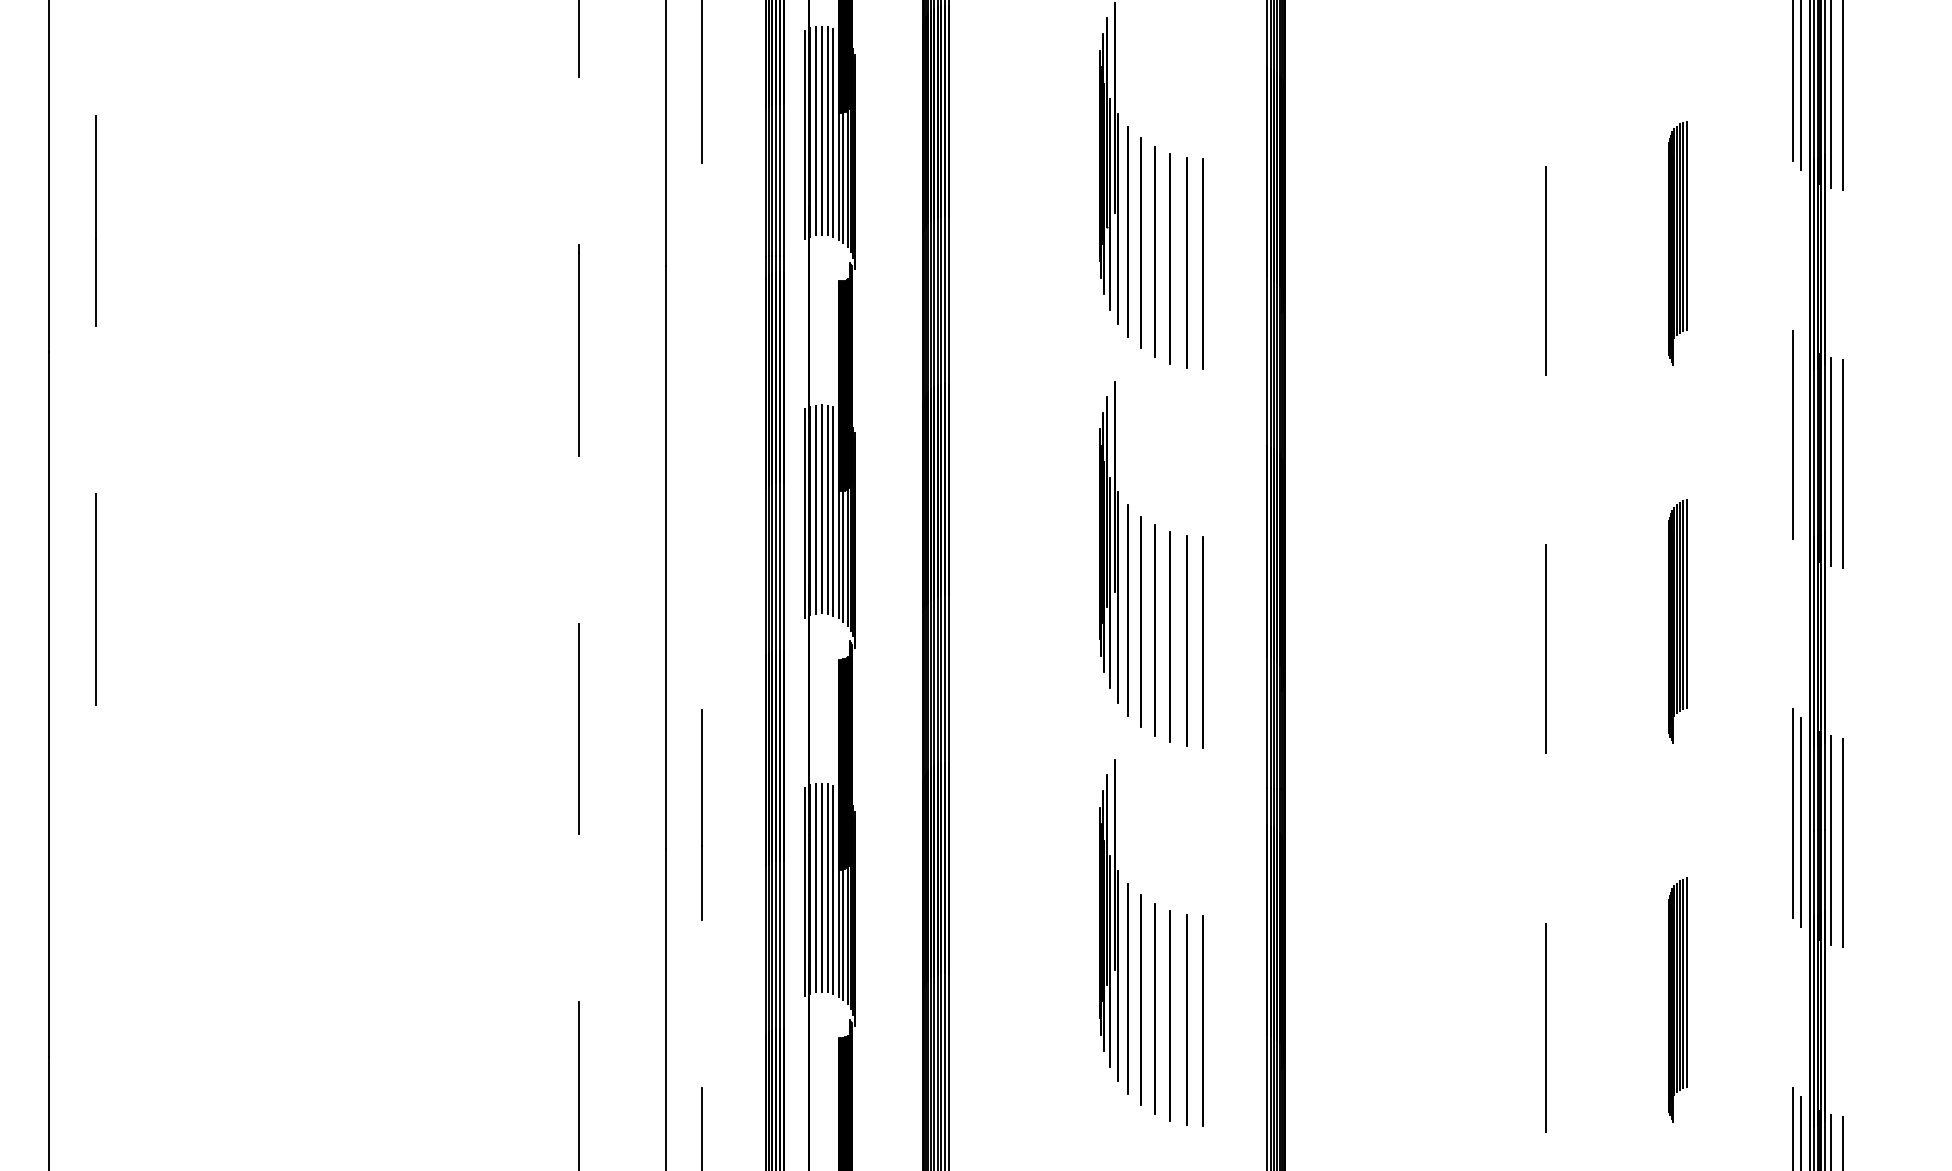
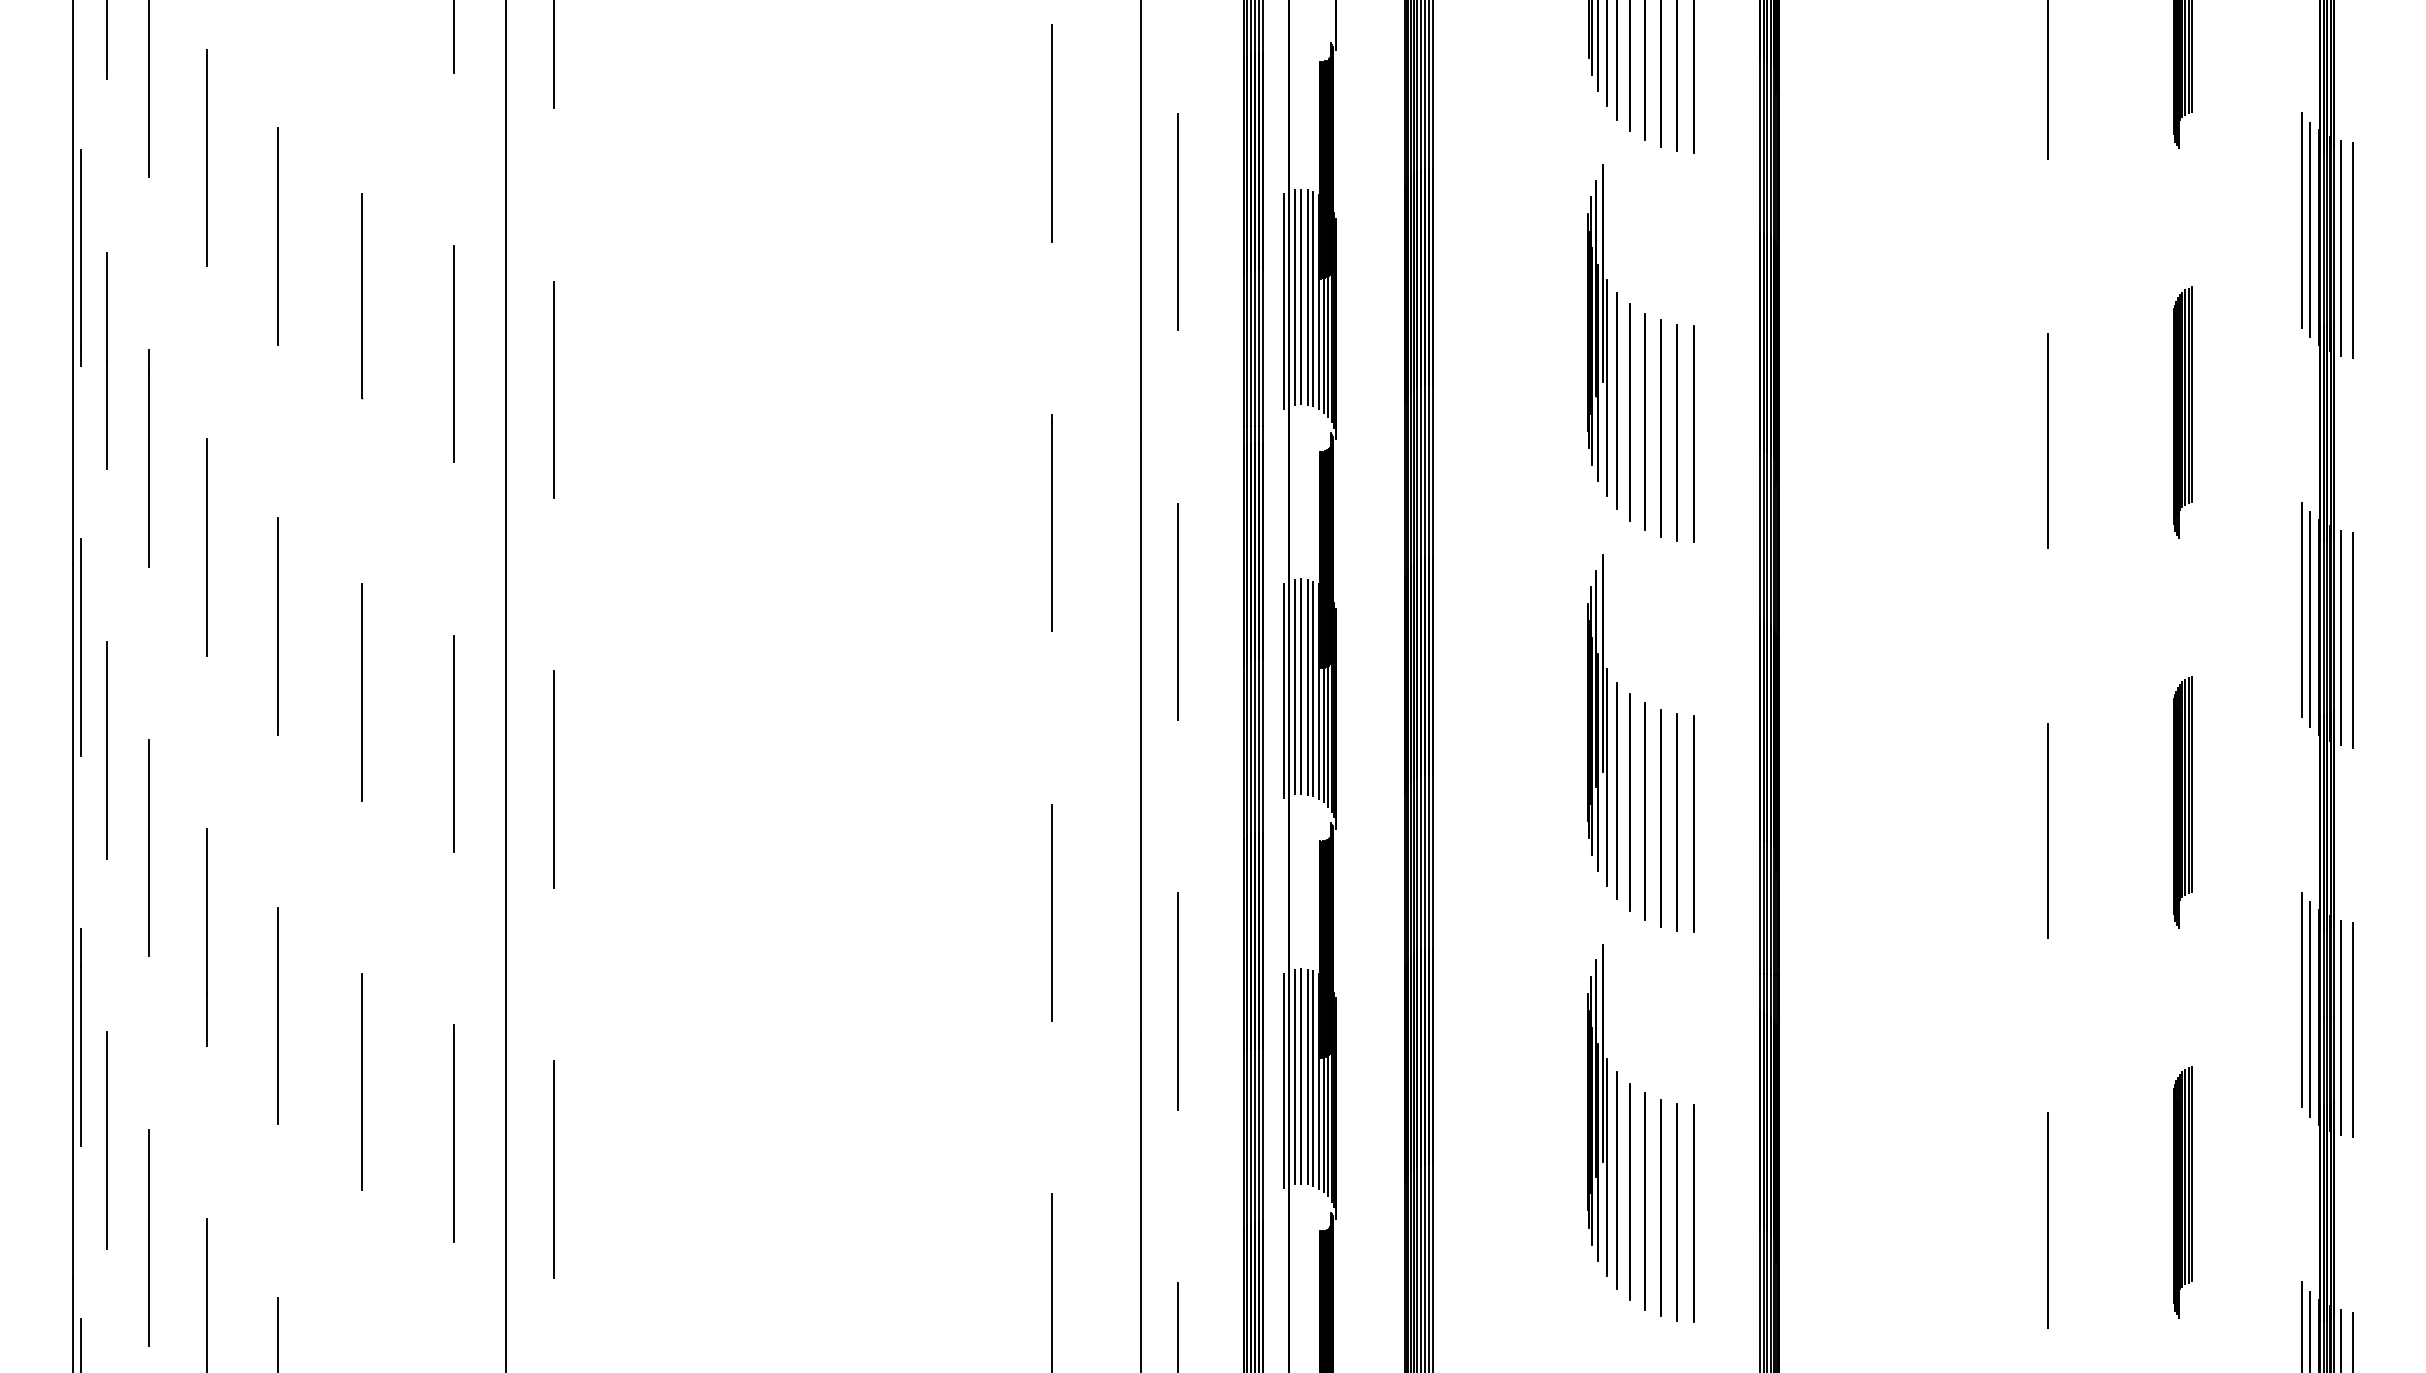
line: (702, 436) -> (1178, 611), added
line: (1800, 444) -> (2309, 619), added
line: (96, 978) -> (554, 1169), added

